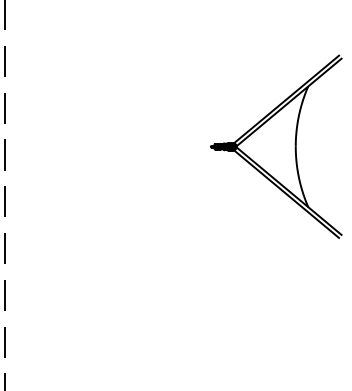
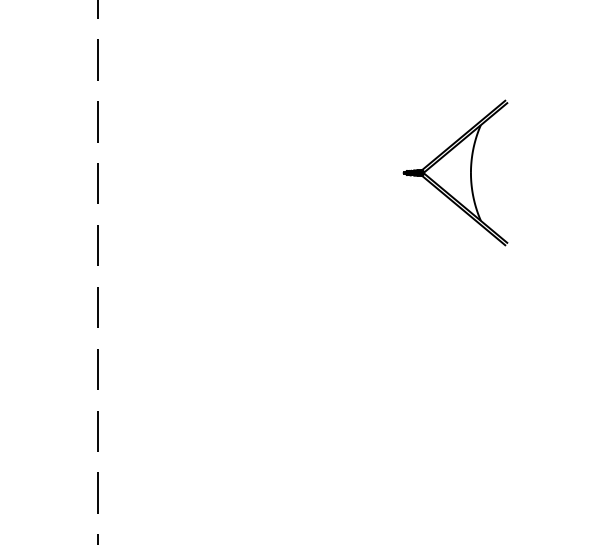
part: (276, 146) -> (455, 172), size x0.6

